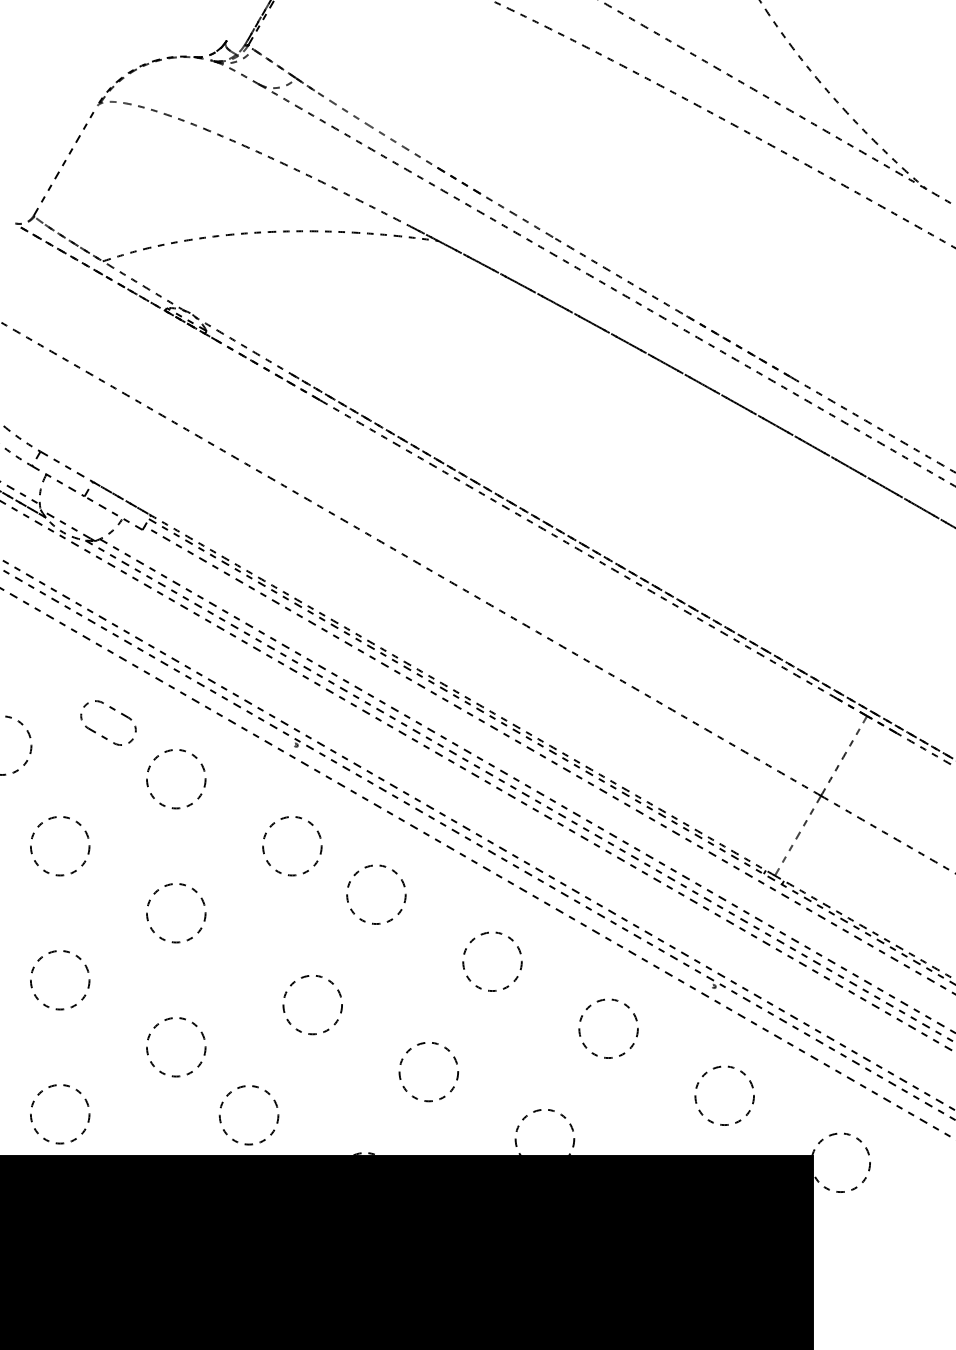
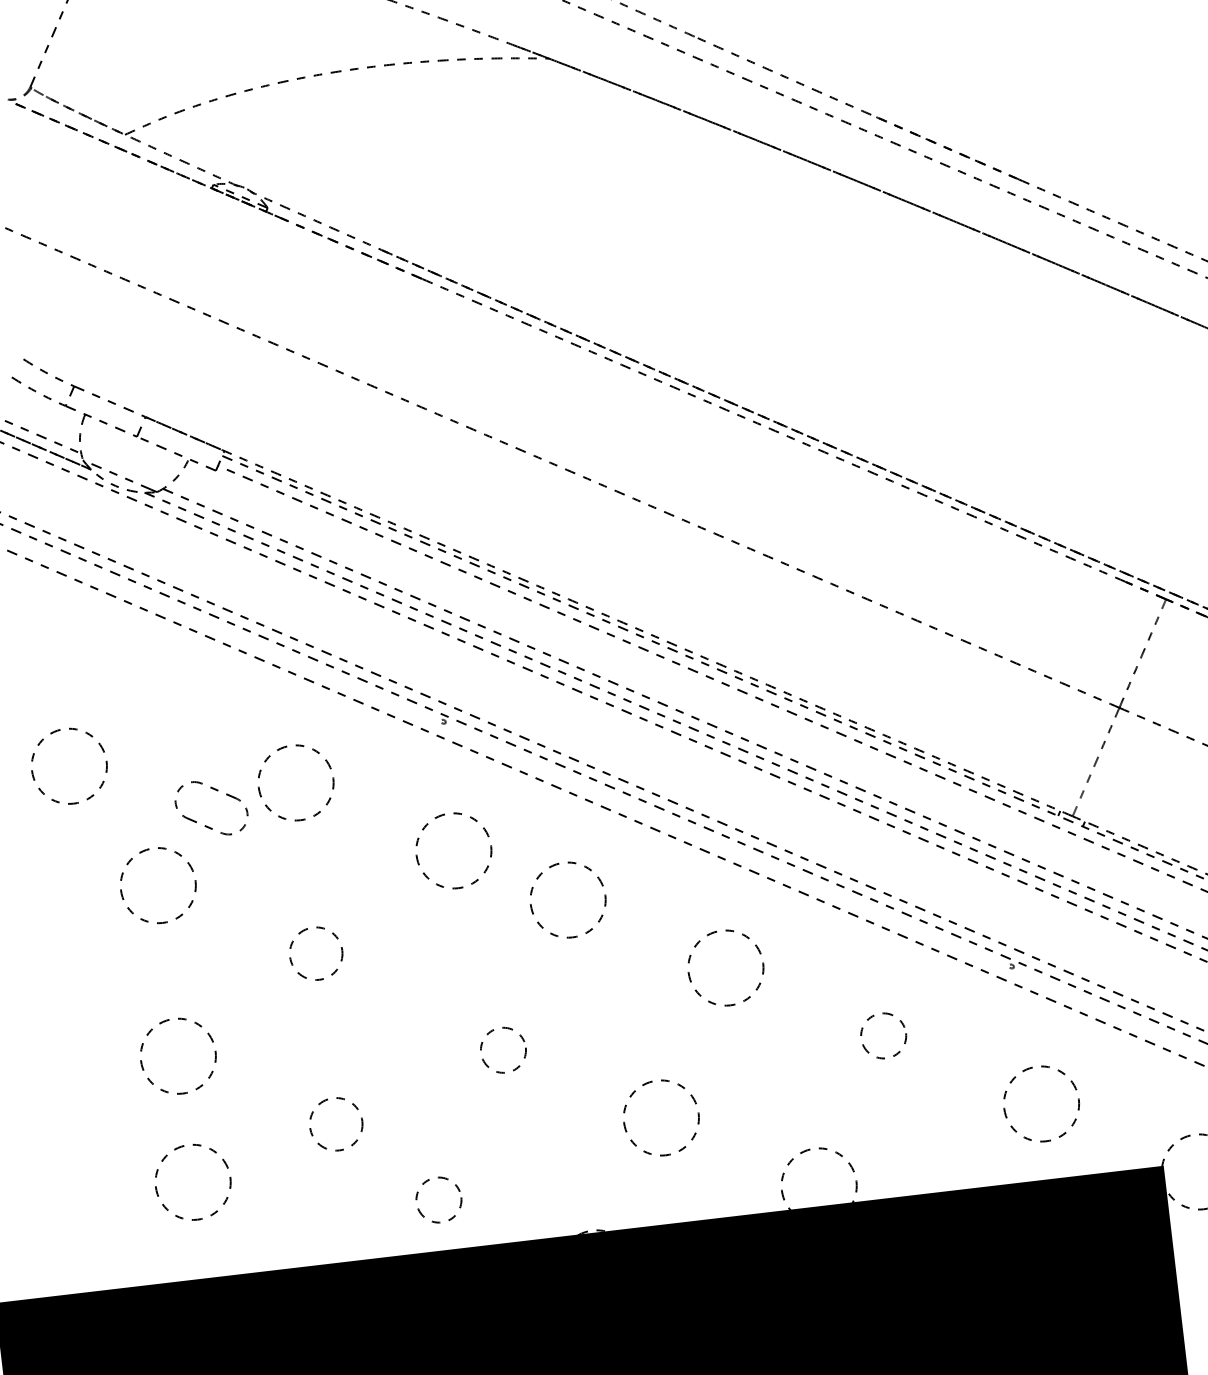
part: (113, 710) -> (216, 791), moved
circle: (176, 913) -> (316, 953), size x0.7
circle: (312, 1005) -> (503, 1050), size x0.6
circle: (608, 1028) -> (883, 1035), size x0.6
circle: (176, 1047) -> (336, 1124), size x0.7
circle: (60, 1114) -> (193, 1182), moved
circle: (248, 1115) -> (438, 1200), size x0.6

